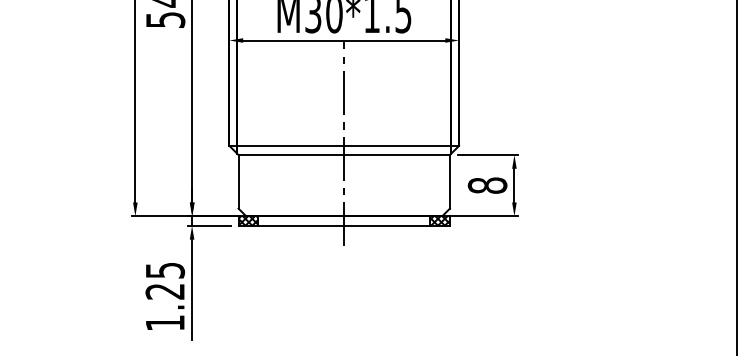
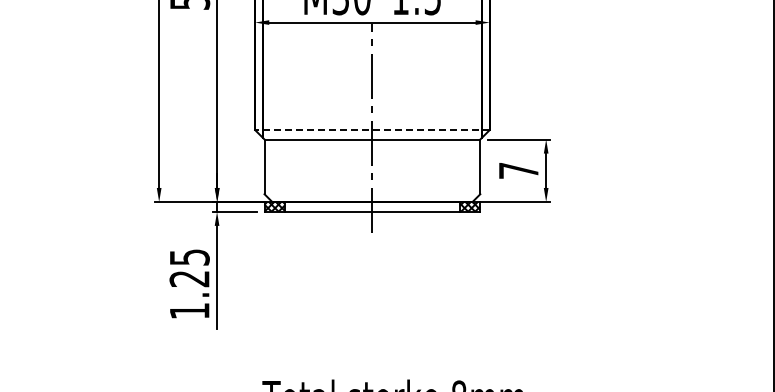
line: (343, 146) -> (371, 130), solid -> dashed
text: (487, 185) -> (518, 170), 8 -> 7

